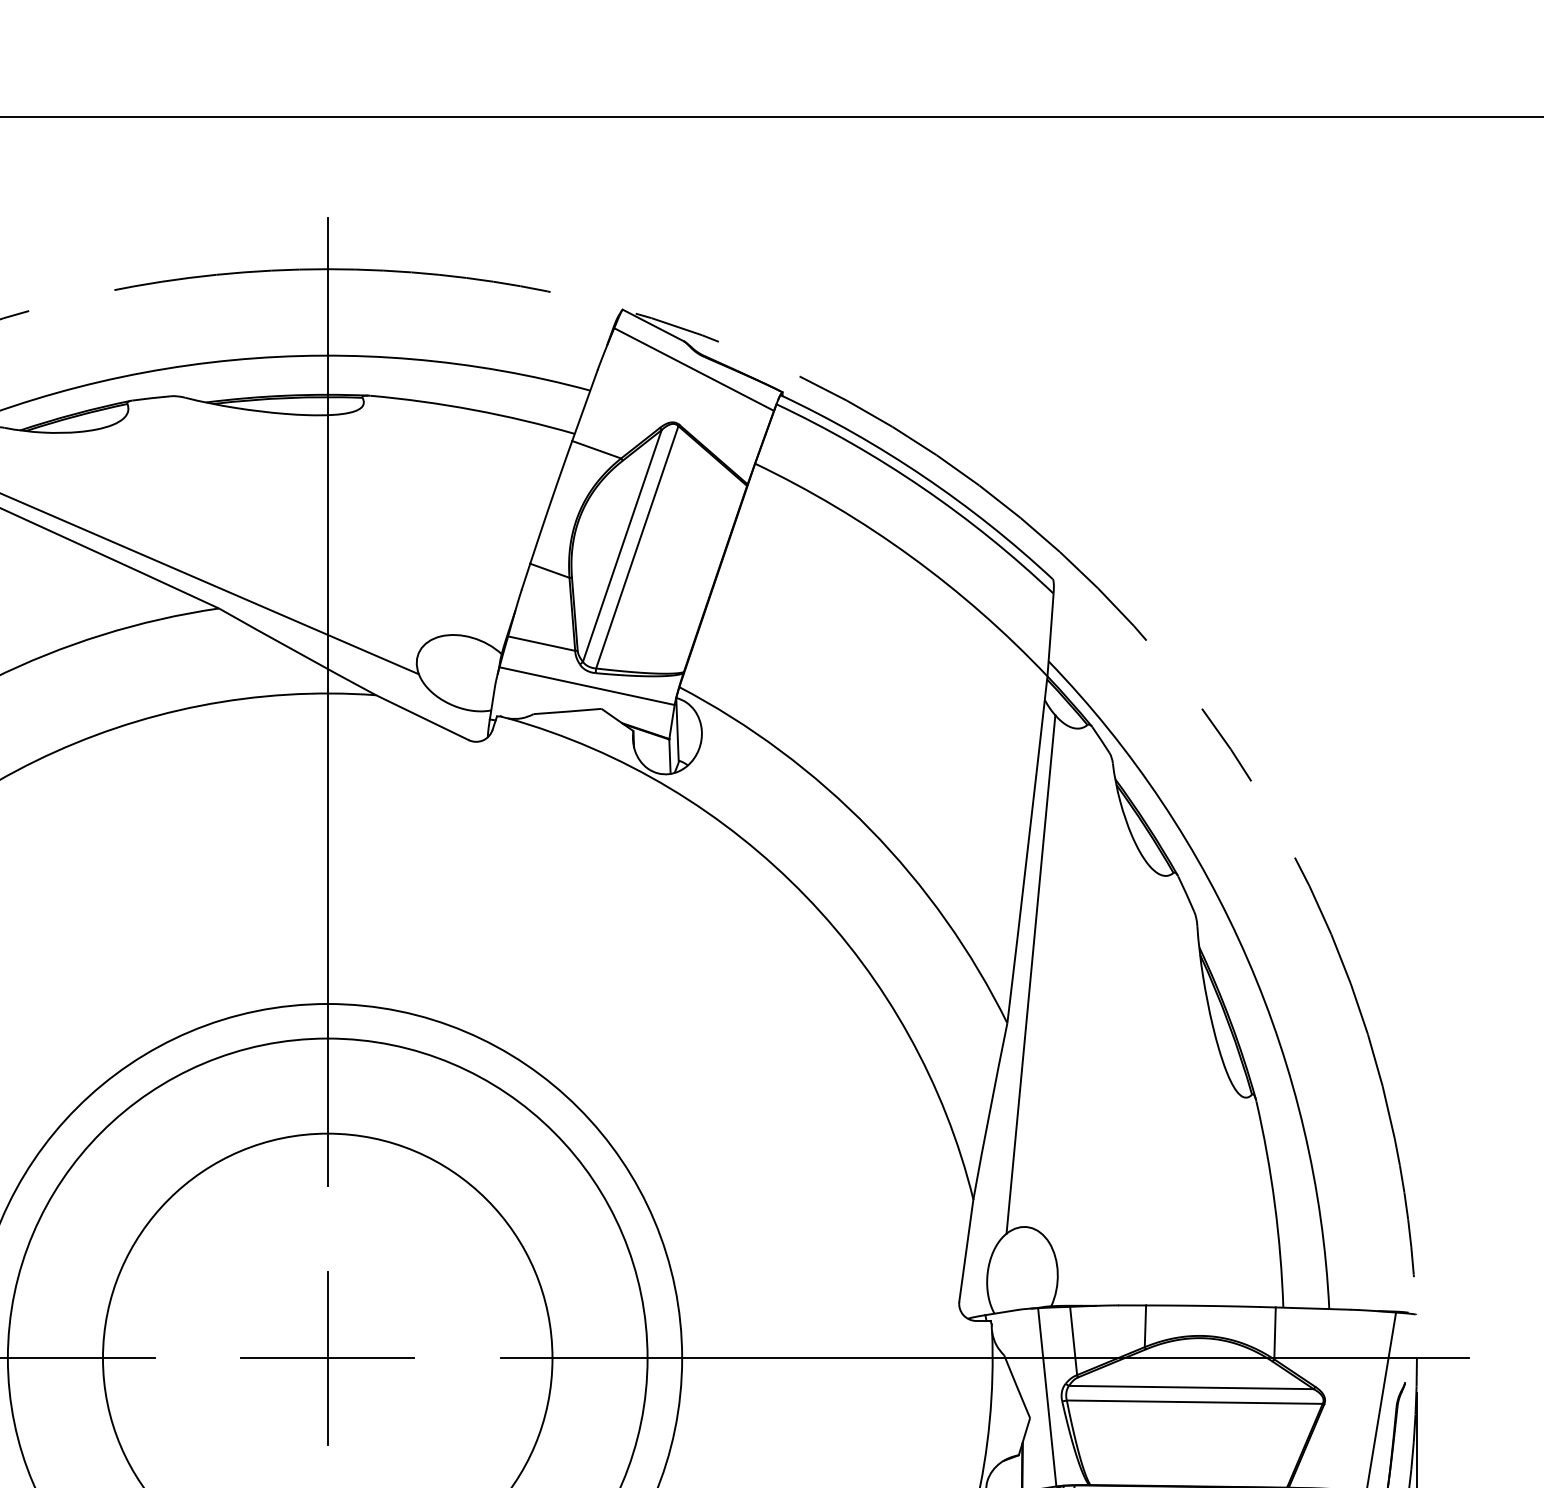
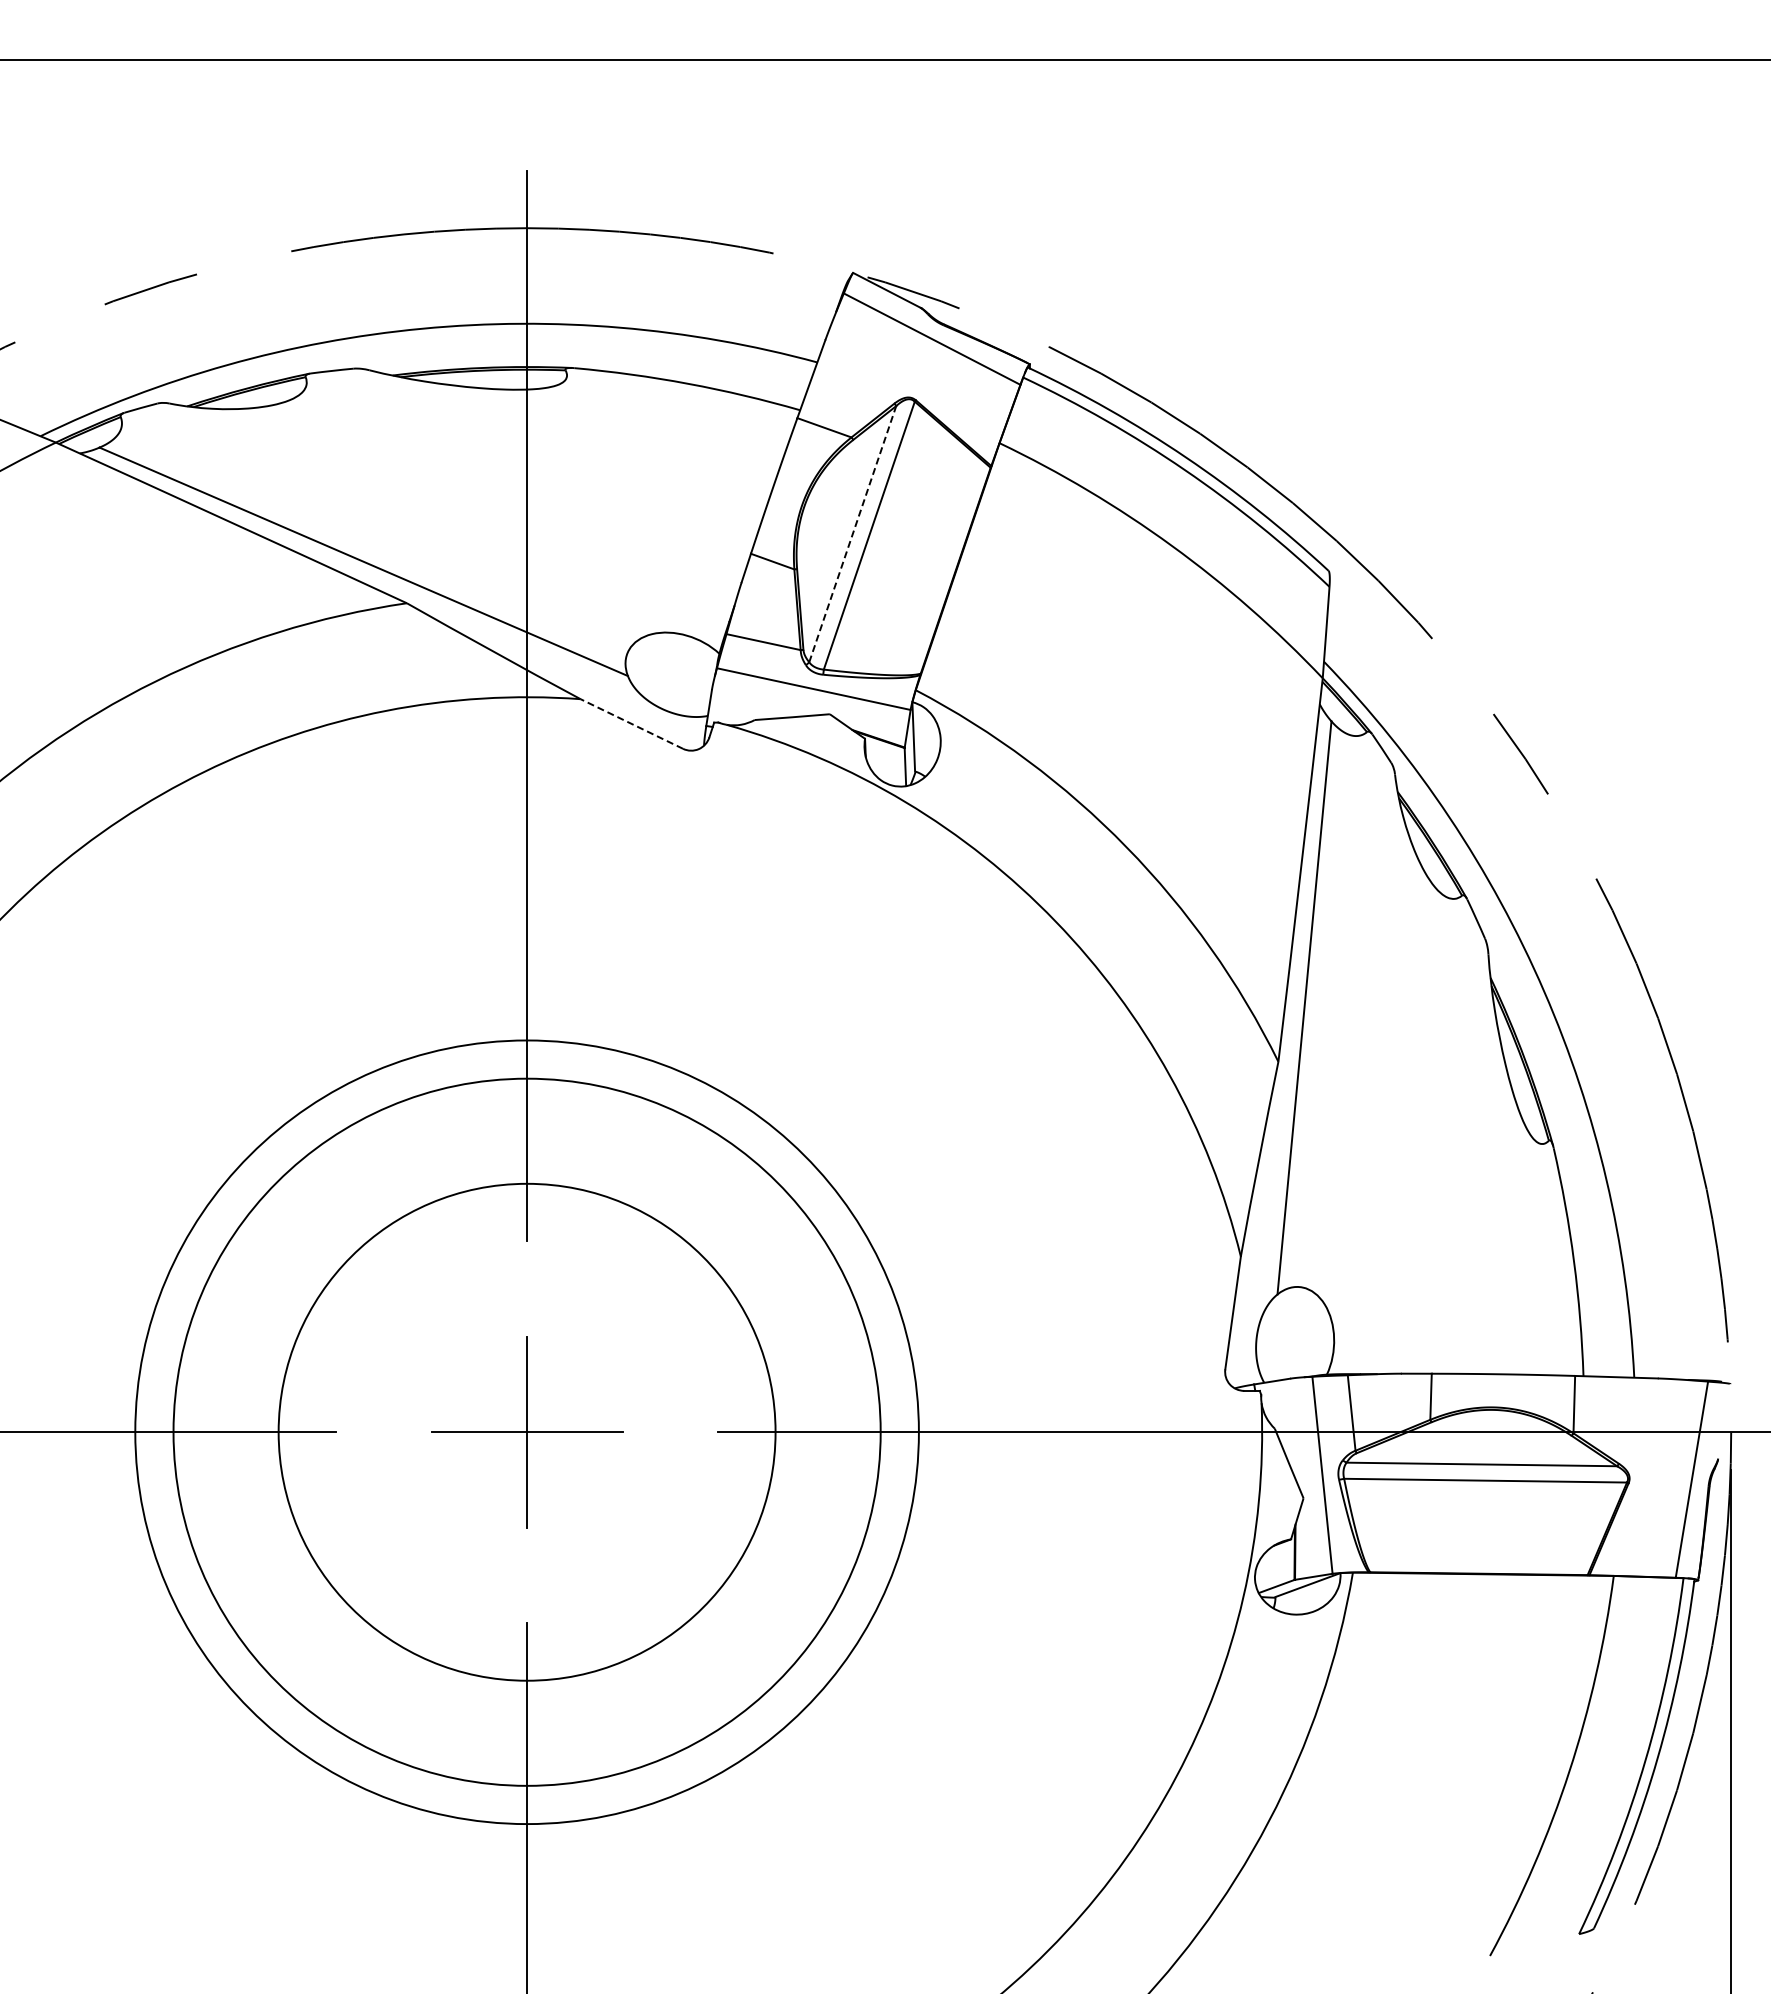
line: (622, 545) -> (852, 533), solid -> dashed
line: (422, 718) -> (631, 724), solid -> dashed

